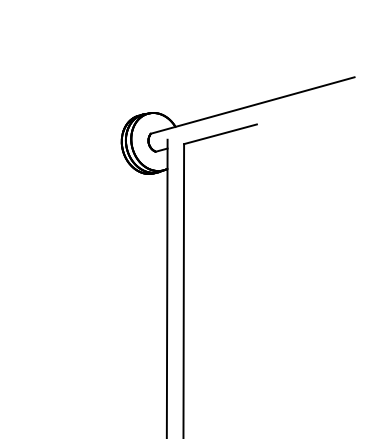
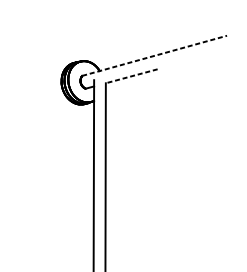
line: (252, 105) -> (154, 55), solid -> dashed
line: (220, 134) -> (131, 76), solid -> dashed

